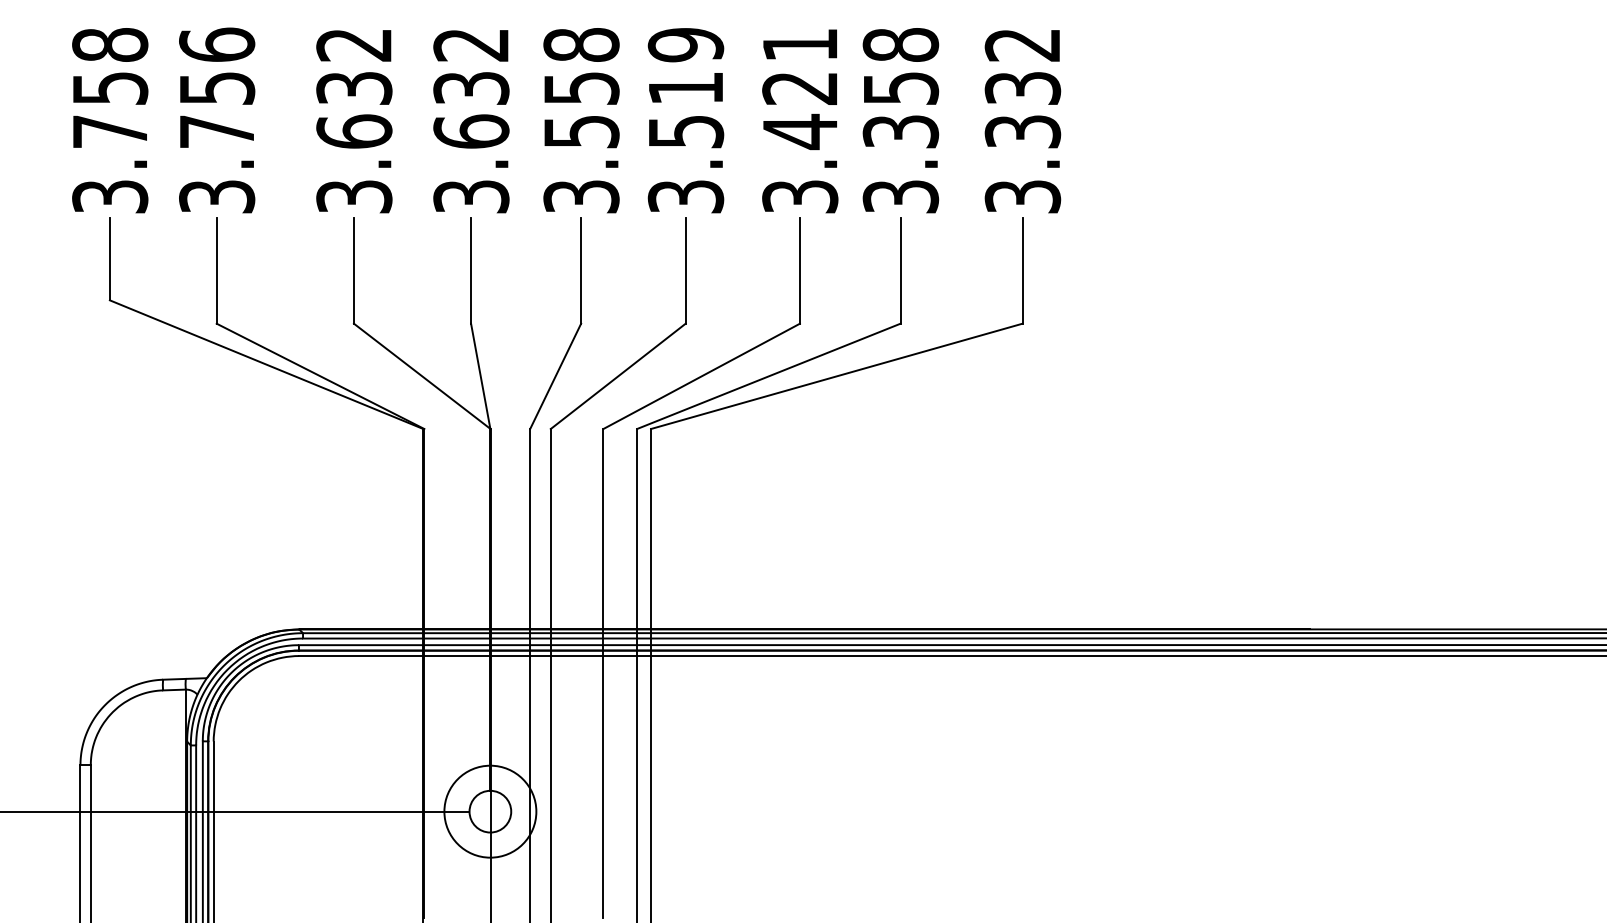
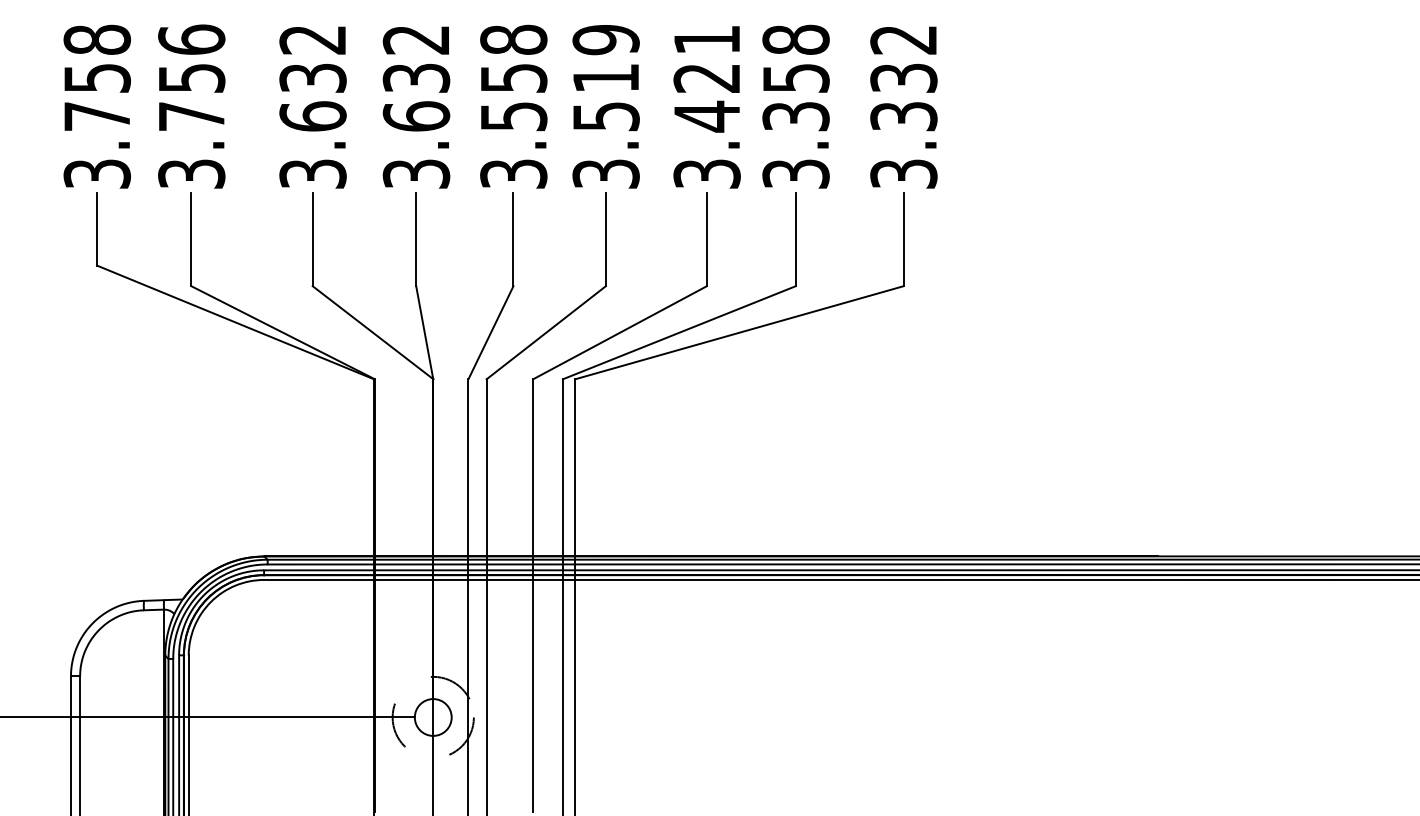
circle: (490, 811) -> (433, 717), solid -> dashed

